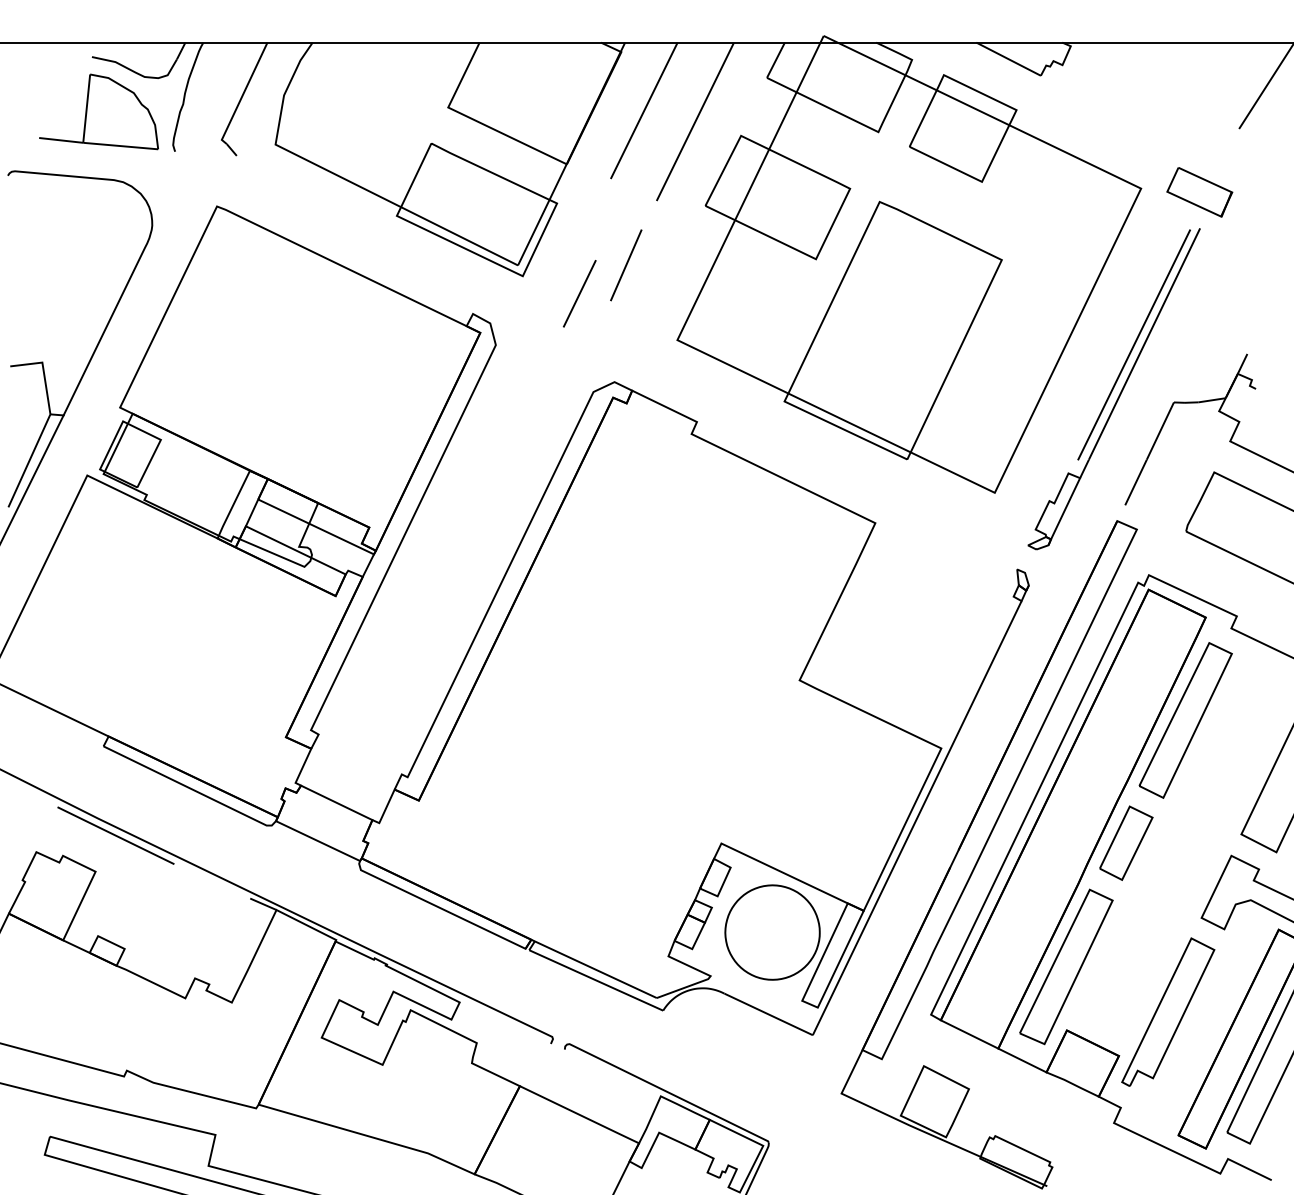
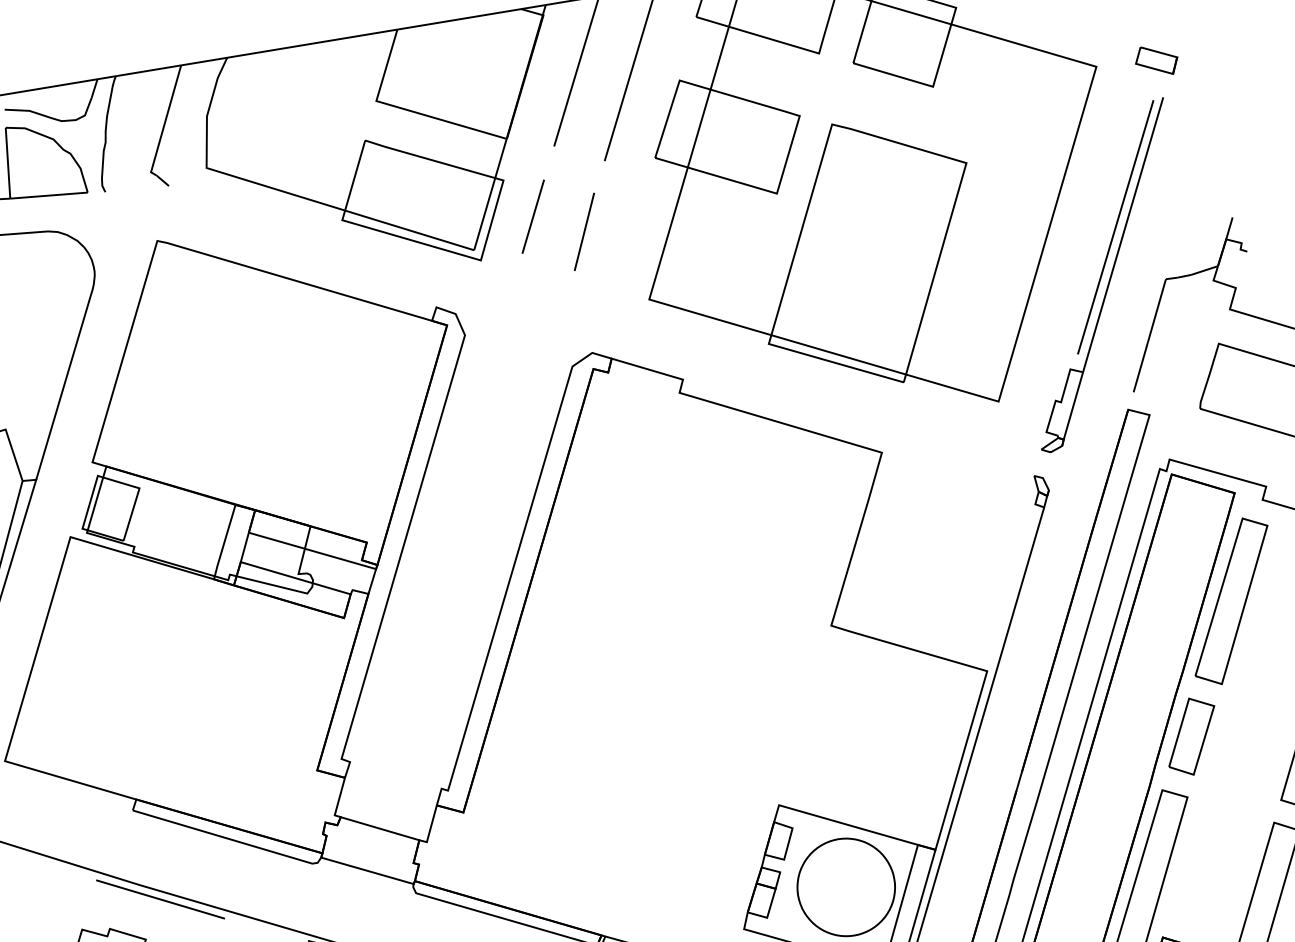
part: (1199, 192) -> (1156, 60), size x0.62
line: (579, 293) -> (532, 216), moved

